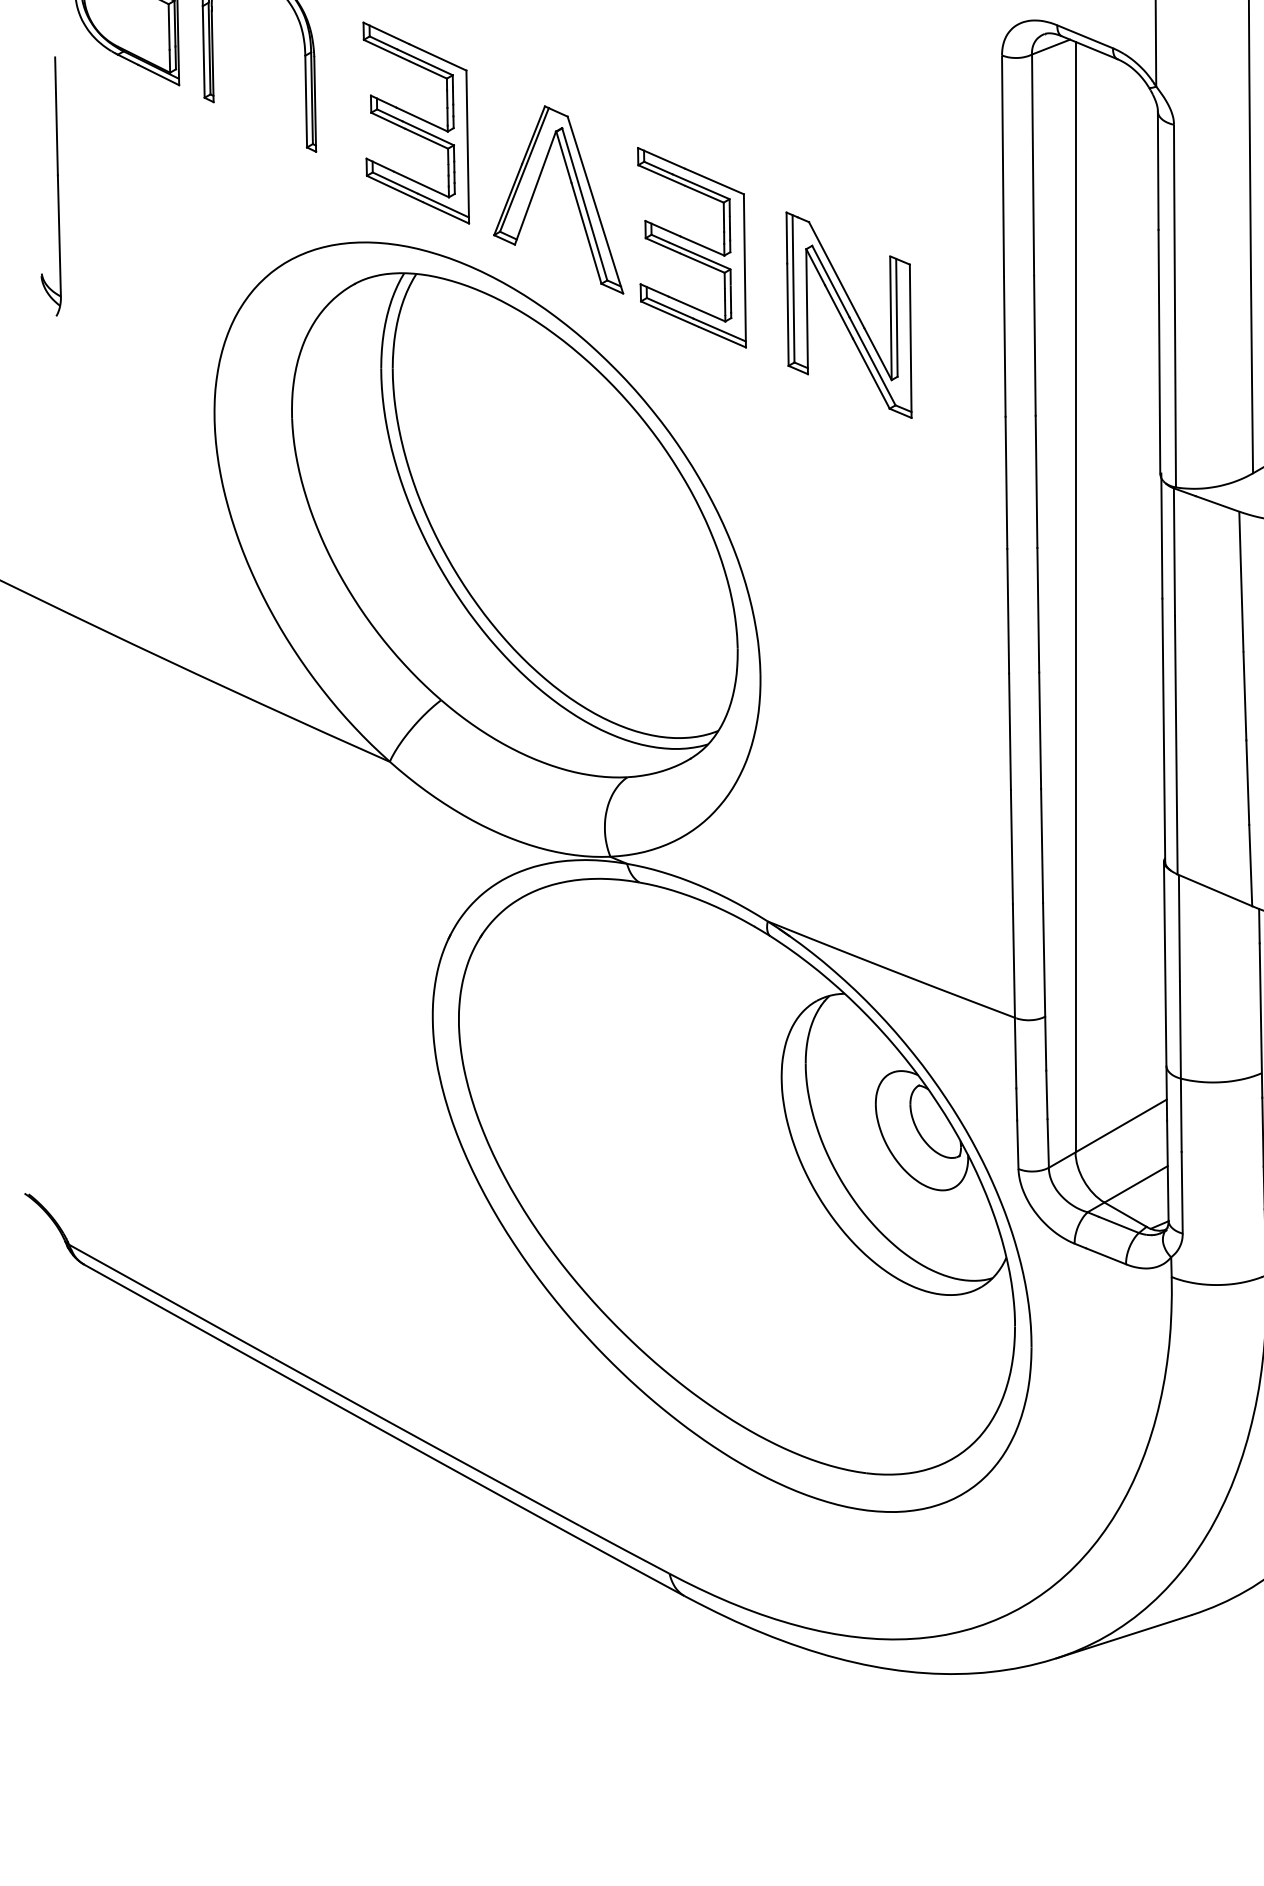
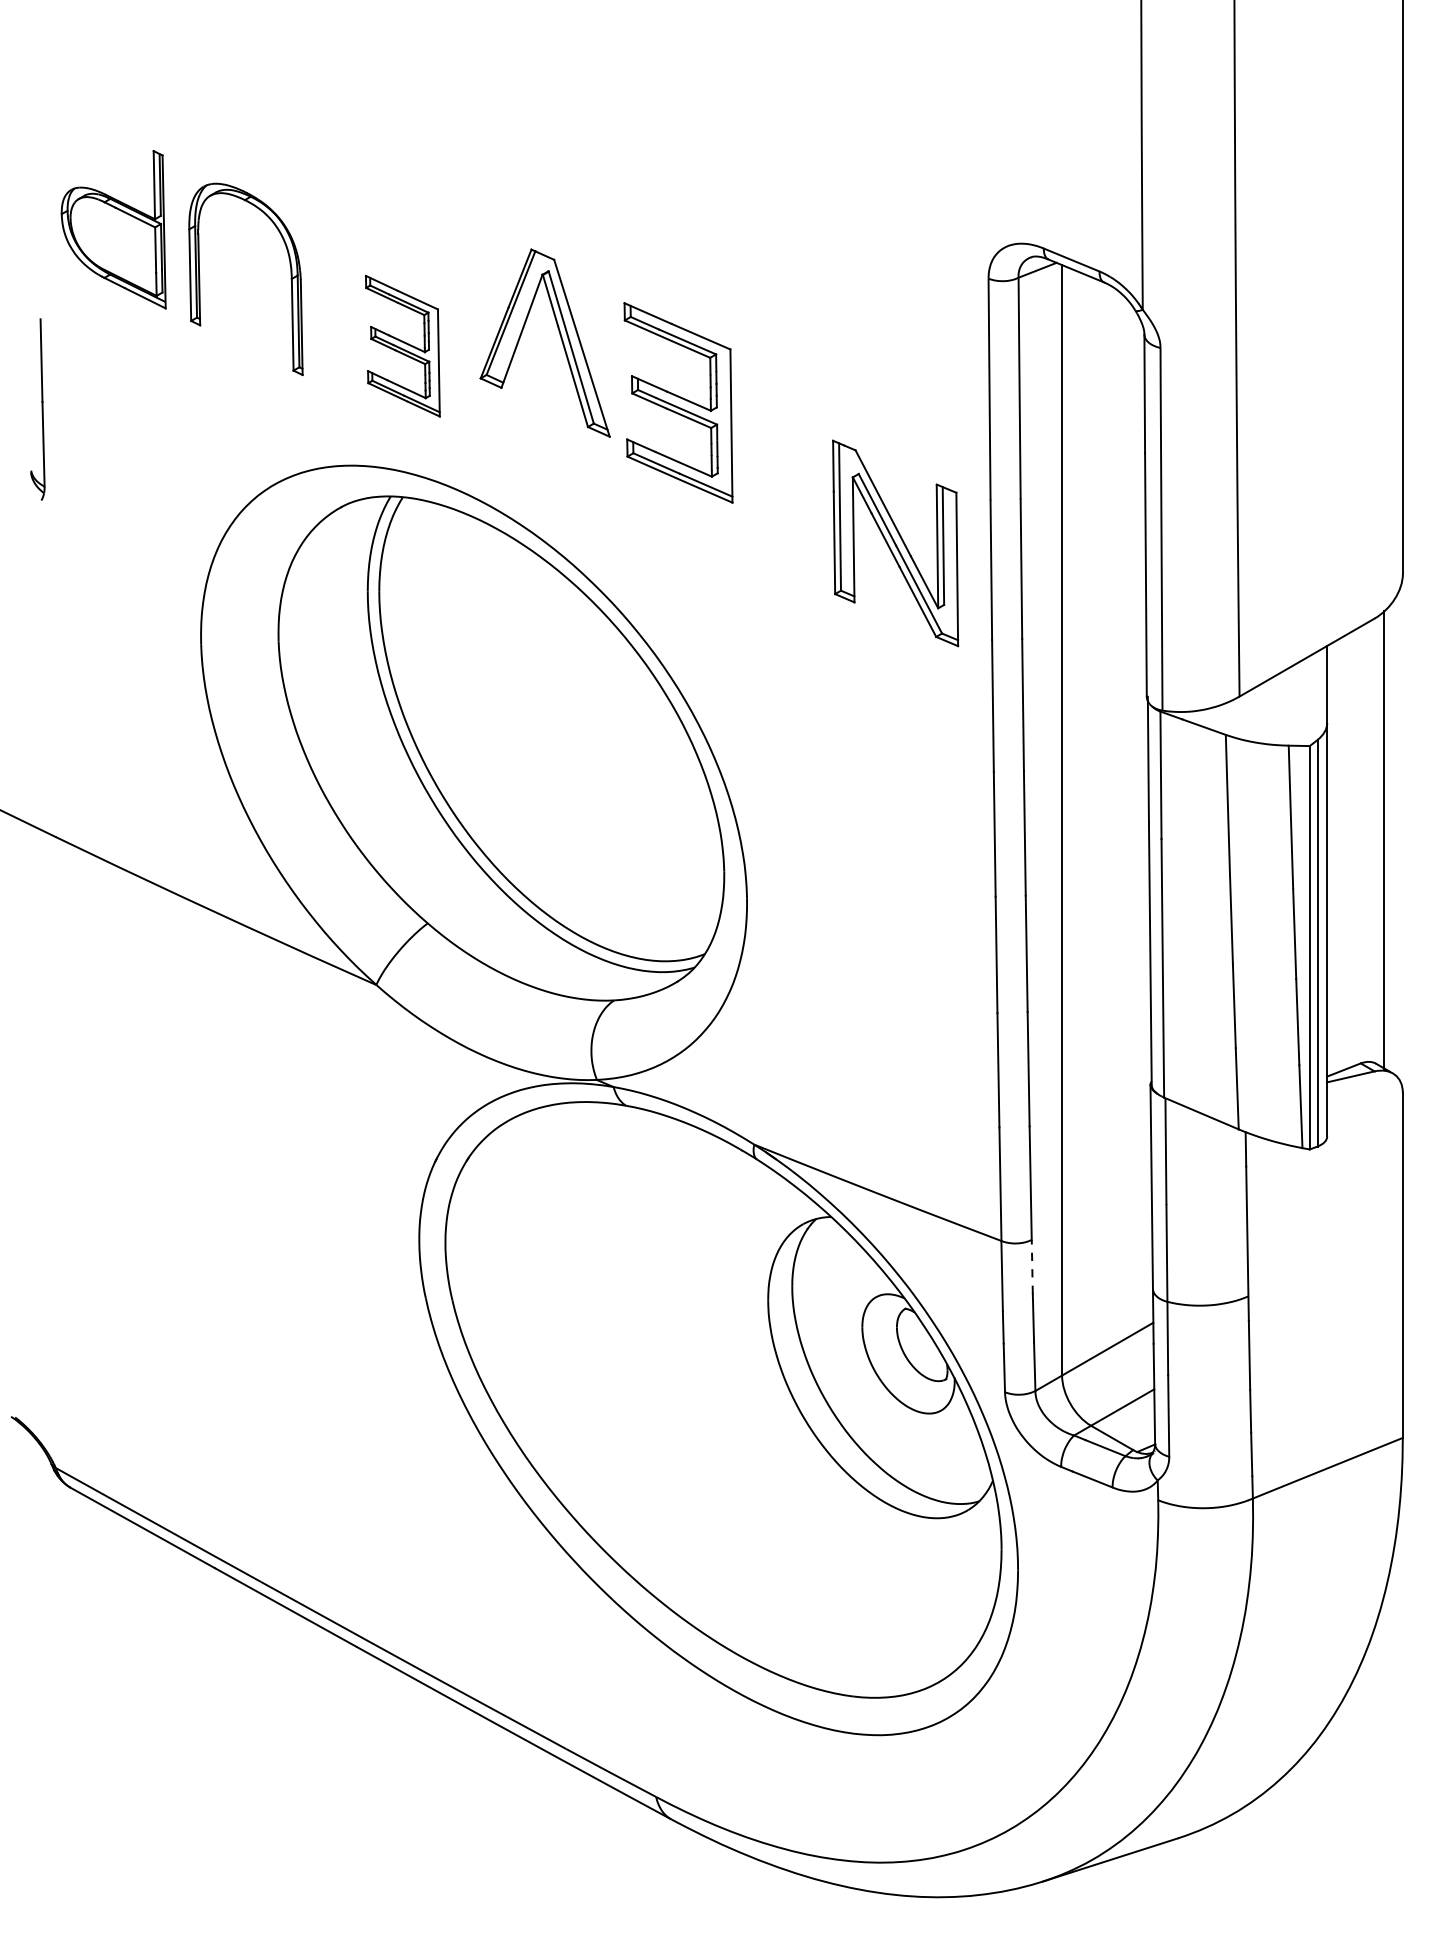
part: (415, 122) -> (402, 345), size x0.7
part: (50, 186) -> (37, 409), size x0.7
part: (573, 195) -> (560, 338), moved
part: (691, 247) -> (678, 402), moved
part: (848, 315) -> (895, 543), moved
line: (1045, 1043) -> (1032, 1266), solid -> dashed

